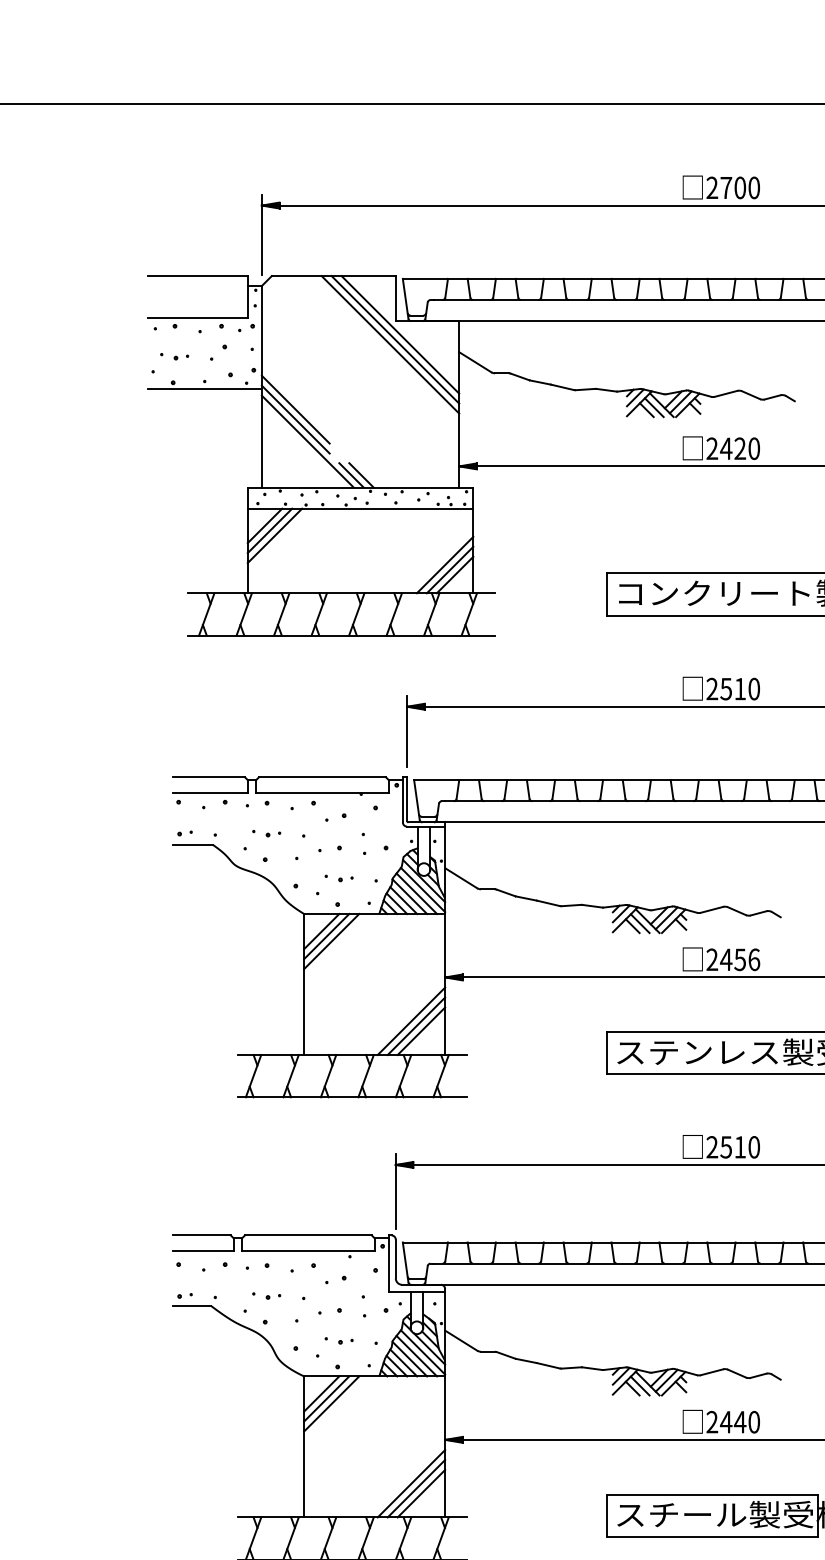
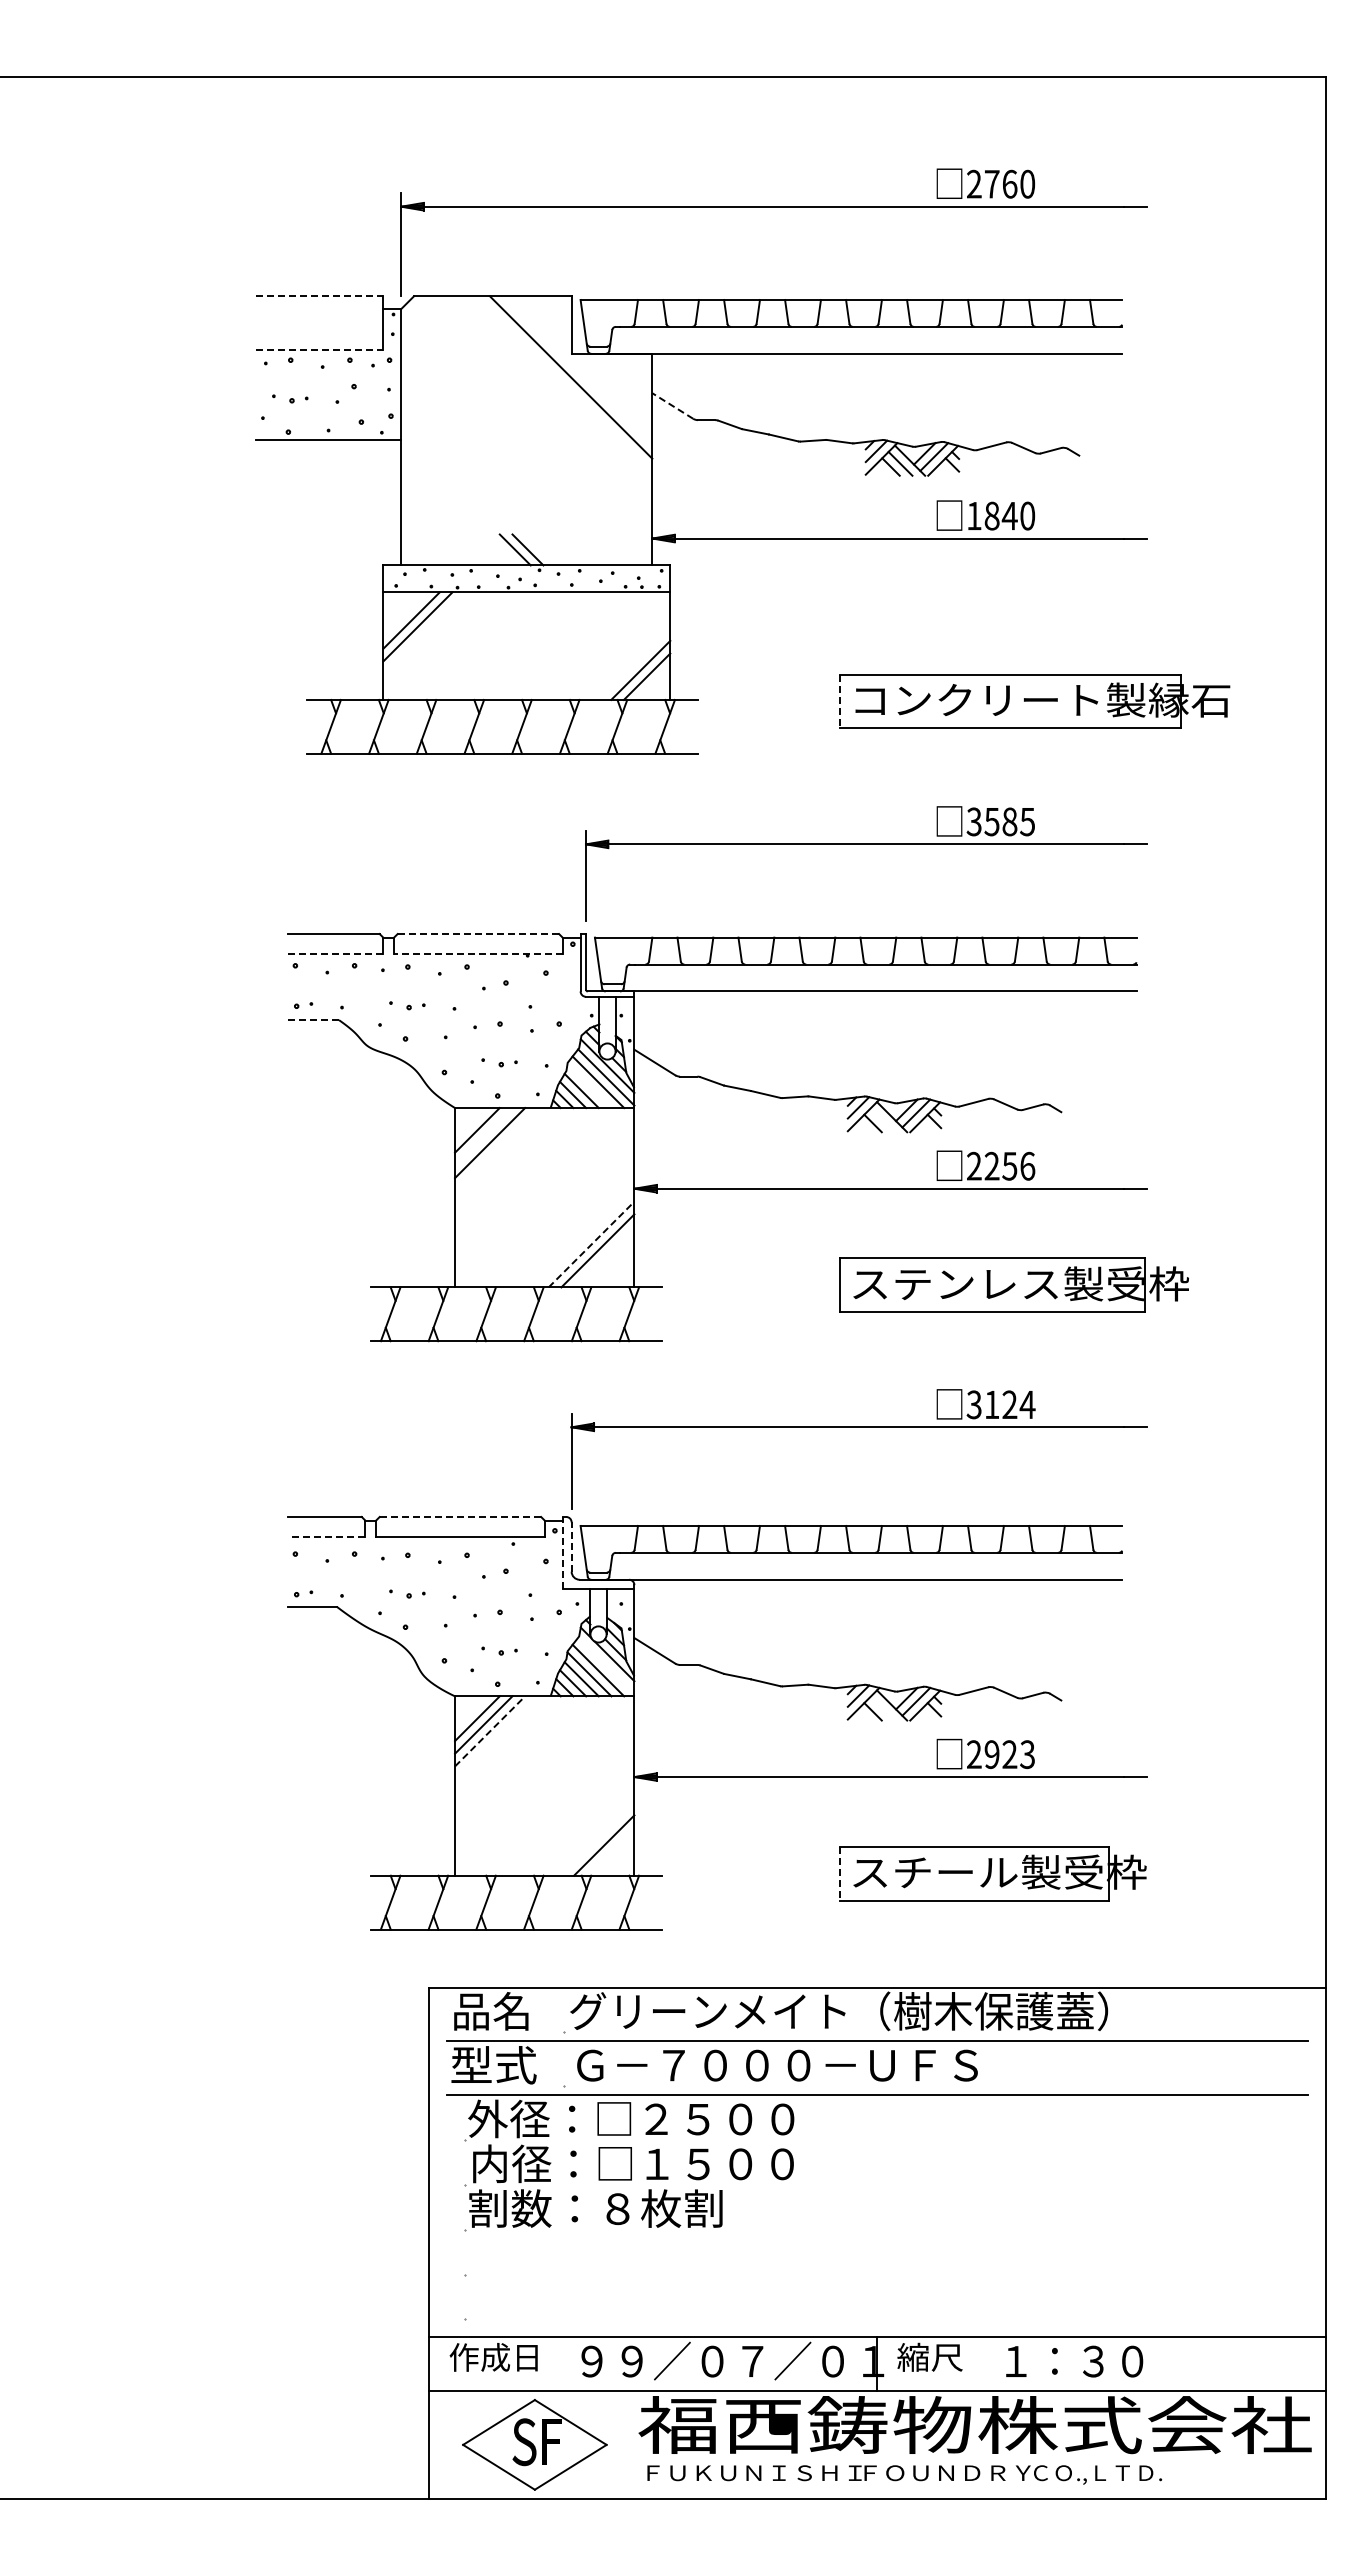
text: (739, 187) -> (1009, 183), 2700 -> 2760
line: (197, 276) -> (319, 296), solid -> dashed
line: (197, 318) -> (319, 350), solid -> dashed
line: (400, 335) -> (577, 371), removed
line: (390, 344) -> (564, 383), removed
line: (475, 361) -> (672, 405), solid -> dashed
line: (295, 409) -> (444, 466), removed
line: (295, 419) -> (444, 478), removed
line: (307, 441) -> (459, 506), removed
text: (726, 448) -> (992, 515), 2420 -> 1840
line: (265, 526) -> (405, 614), removed
line: (445, 564) -> (634, 663), removed
line: (606, 594) -> (839, 701), solid -> dashed
text: (732, 688) -> (1000, 821), 2510 -> 3585
line: (322, 777) -> (478, 934), solid -> dashed
line: (210, 792) -> (335, 953), solid -> dashed
line: (321, 792) -> (477, 953), solid -> dashed
line: (193, 845) -> (314, 1020), solid -> dashed
line: (409, 897) -> (589, 1086), removed
line: (640, 923) -> (882, 1120), removed
line: (326, 936) -> (483, 1136), removed
text: (726, 959) -> (992, 1165), 2456 -> 2256
line: (411, 1021) -> (591, 1244), solid -> dashed
line: (421, 1031) -> (604, 1257), removed
text: (732, 1147) -> (1000, 1404), 2510 -> 3124
line: (308, 1235) -> (460, 1516), solid -> dashed
line: (203, 1250) -> (326, 1536), solid -> dashed
line: (395, 1259) -> (571, 1547), solid -> dashed
line: (388, 1263) -> (562, 1552), solid -> dashed
line: (423, 1352) -> (606, 1665), removed
line: (640, 1385) -> (882, 1708), removed
line: (332, 1404) -> (490, 1731), solid -> dashed
text: (739, 1422) -> (1009, 1754), 2440 -> 2923
line: (411, 1483) -> (591, 1832), removed
line: (416, 1488) -> (597, 1838), removed
line: (606, 1515) -> (839, 1873), solid -> dashed

